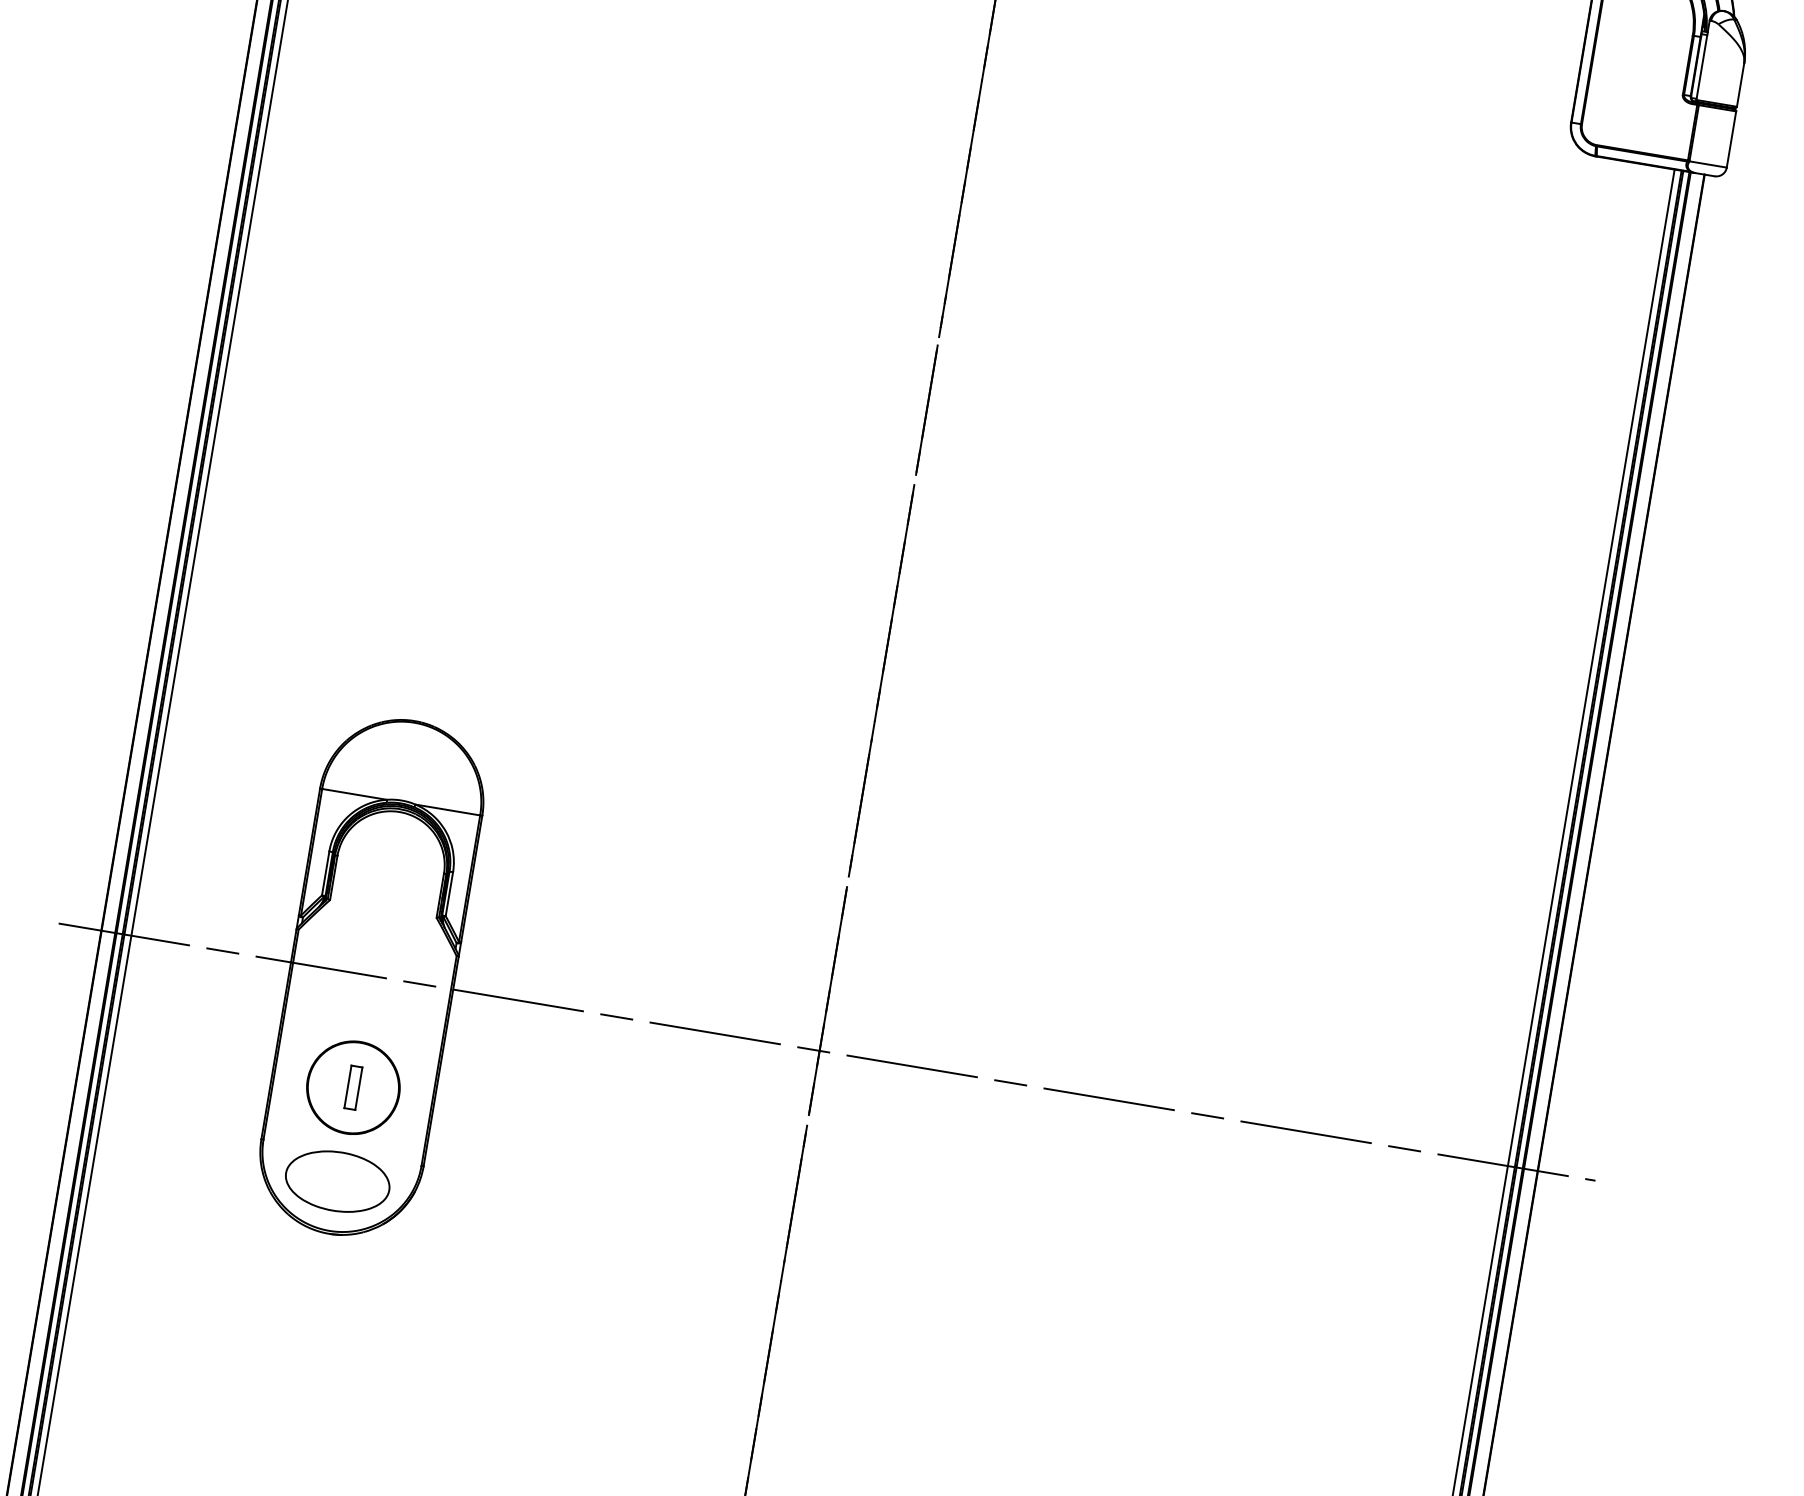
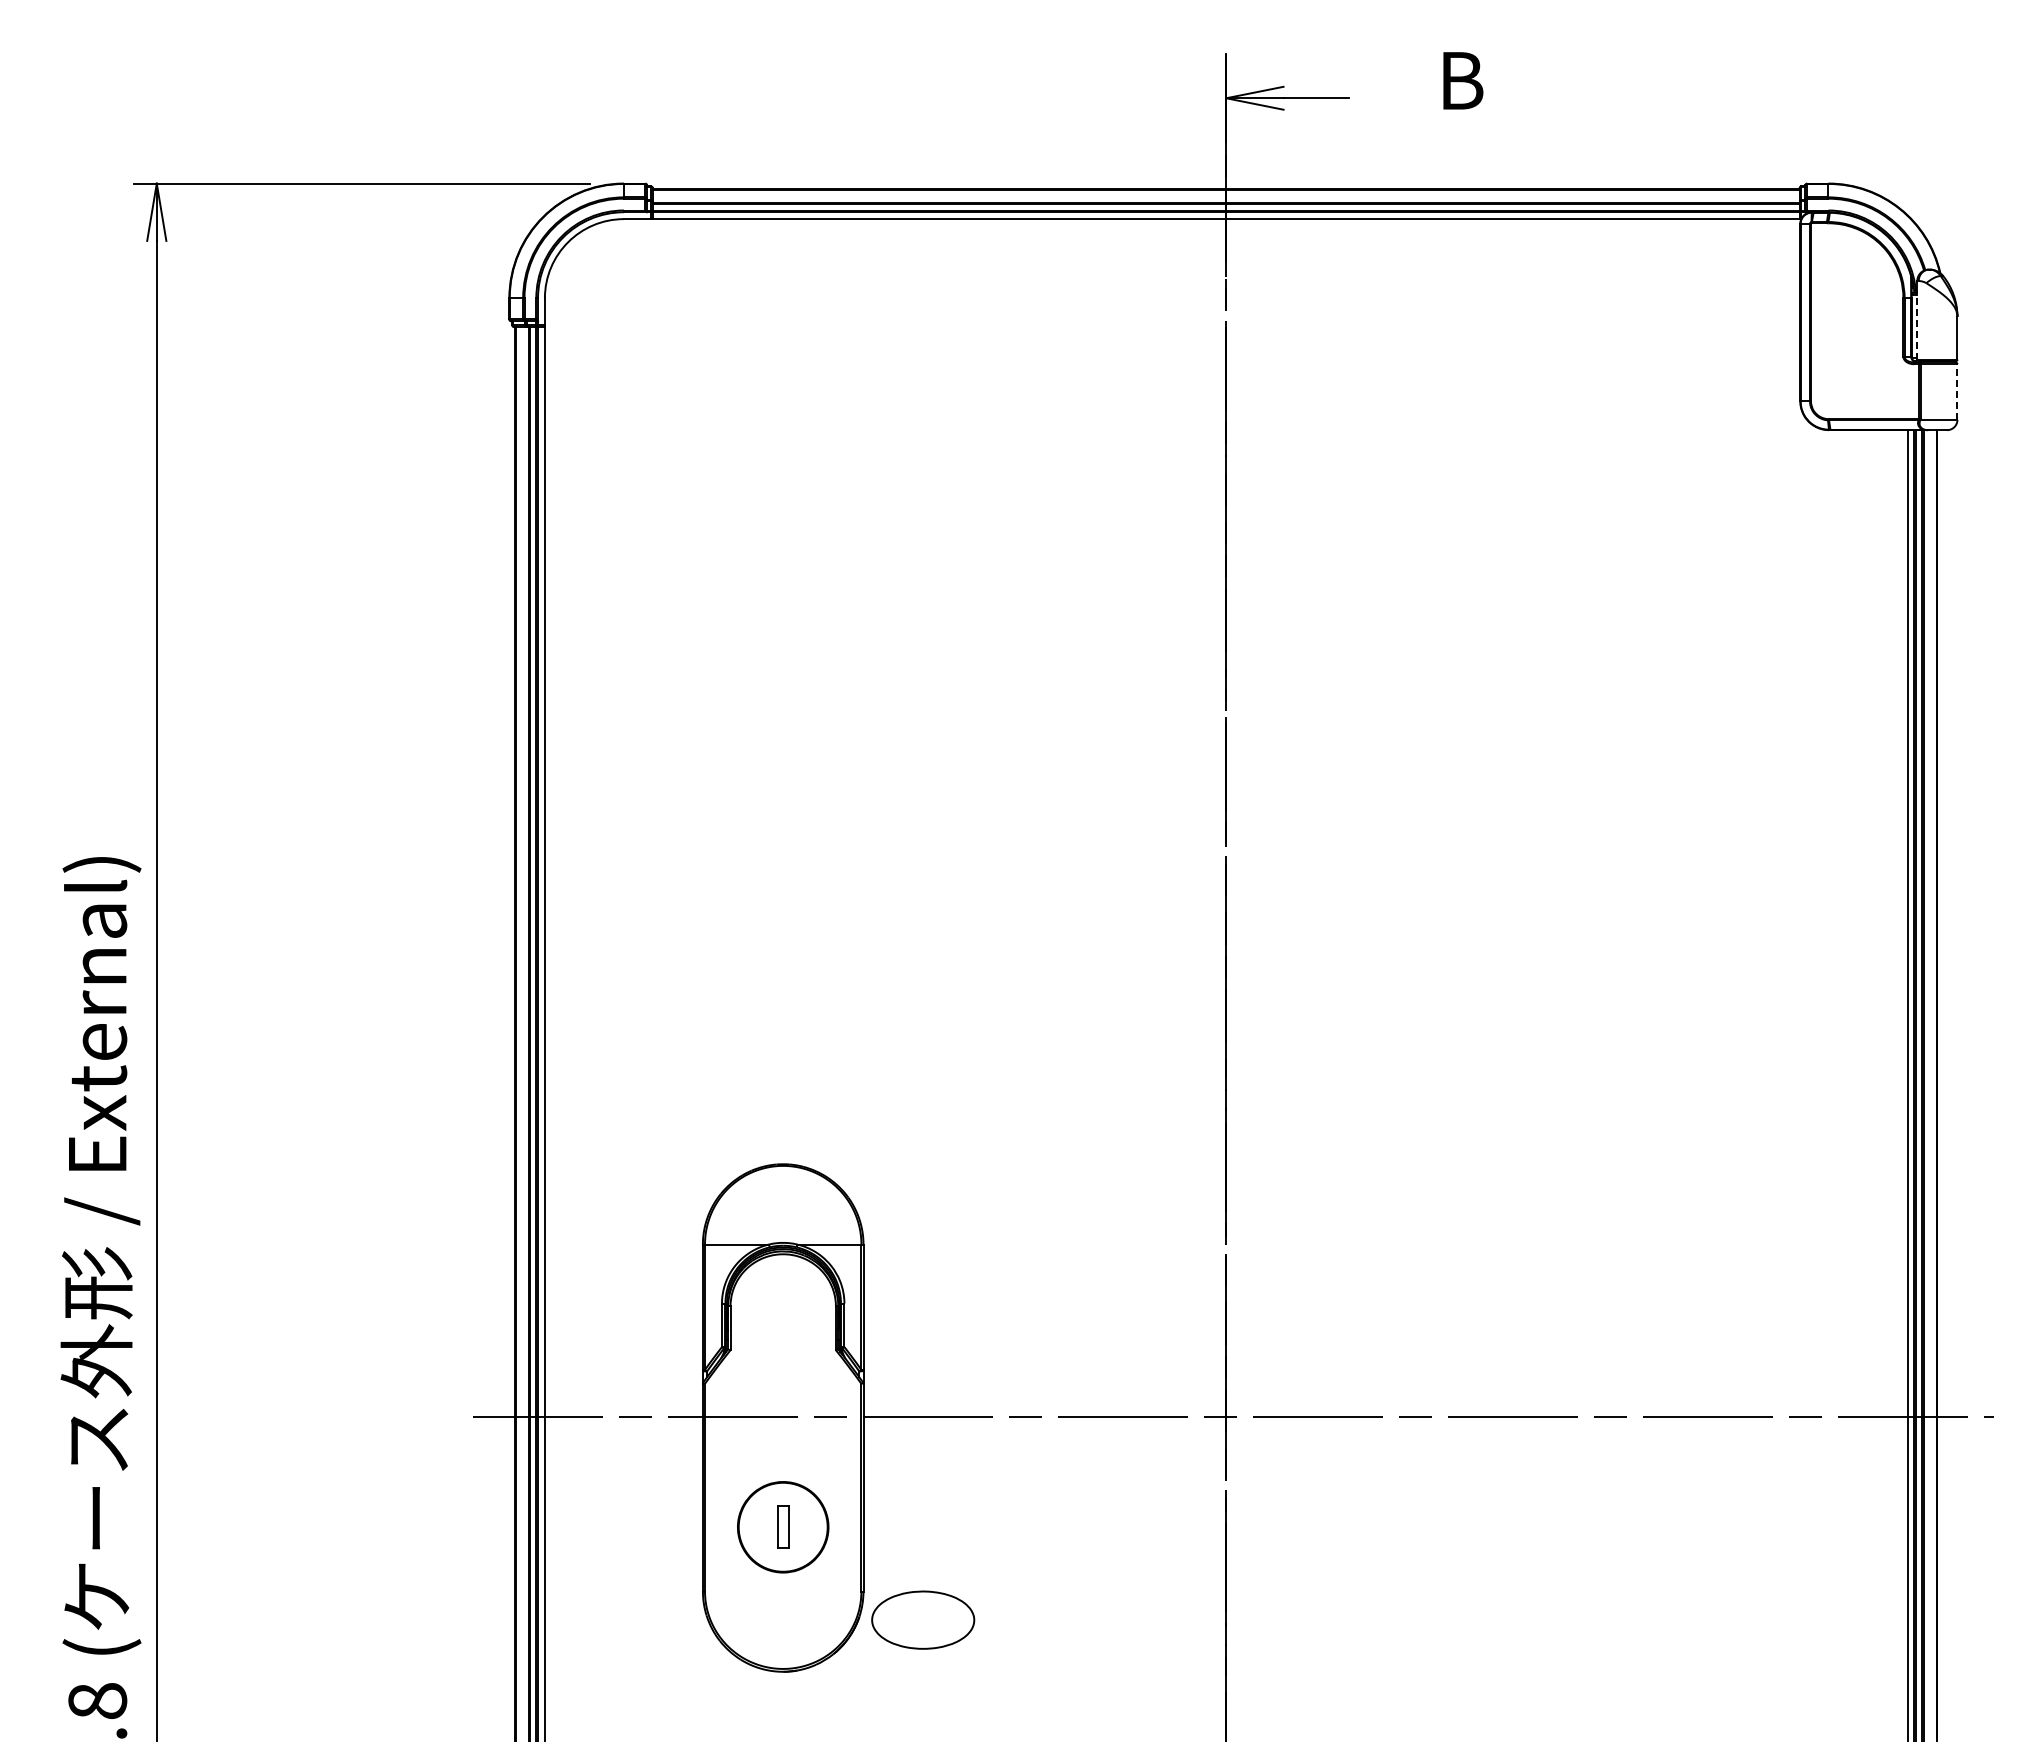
line: (1702, 66) -> (1917, 326), solid -> dashed
line: (1731, 140) -> (1957, 392), solid -> dashed
part: (338, 1181) -> (923, 1619), moved

